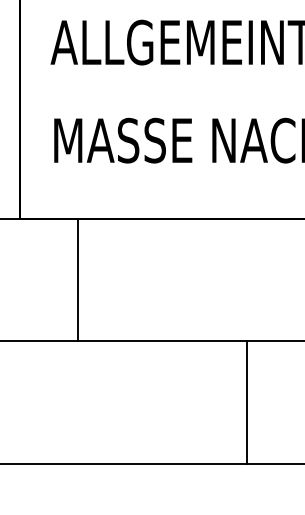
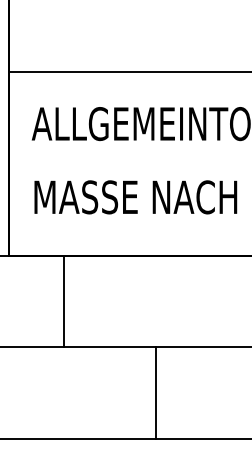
line: (76, 279) -> (63, 301), moved
line: (246, 401) -> (155, 392), moved

